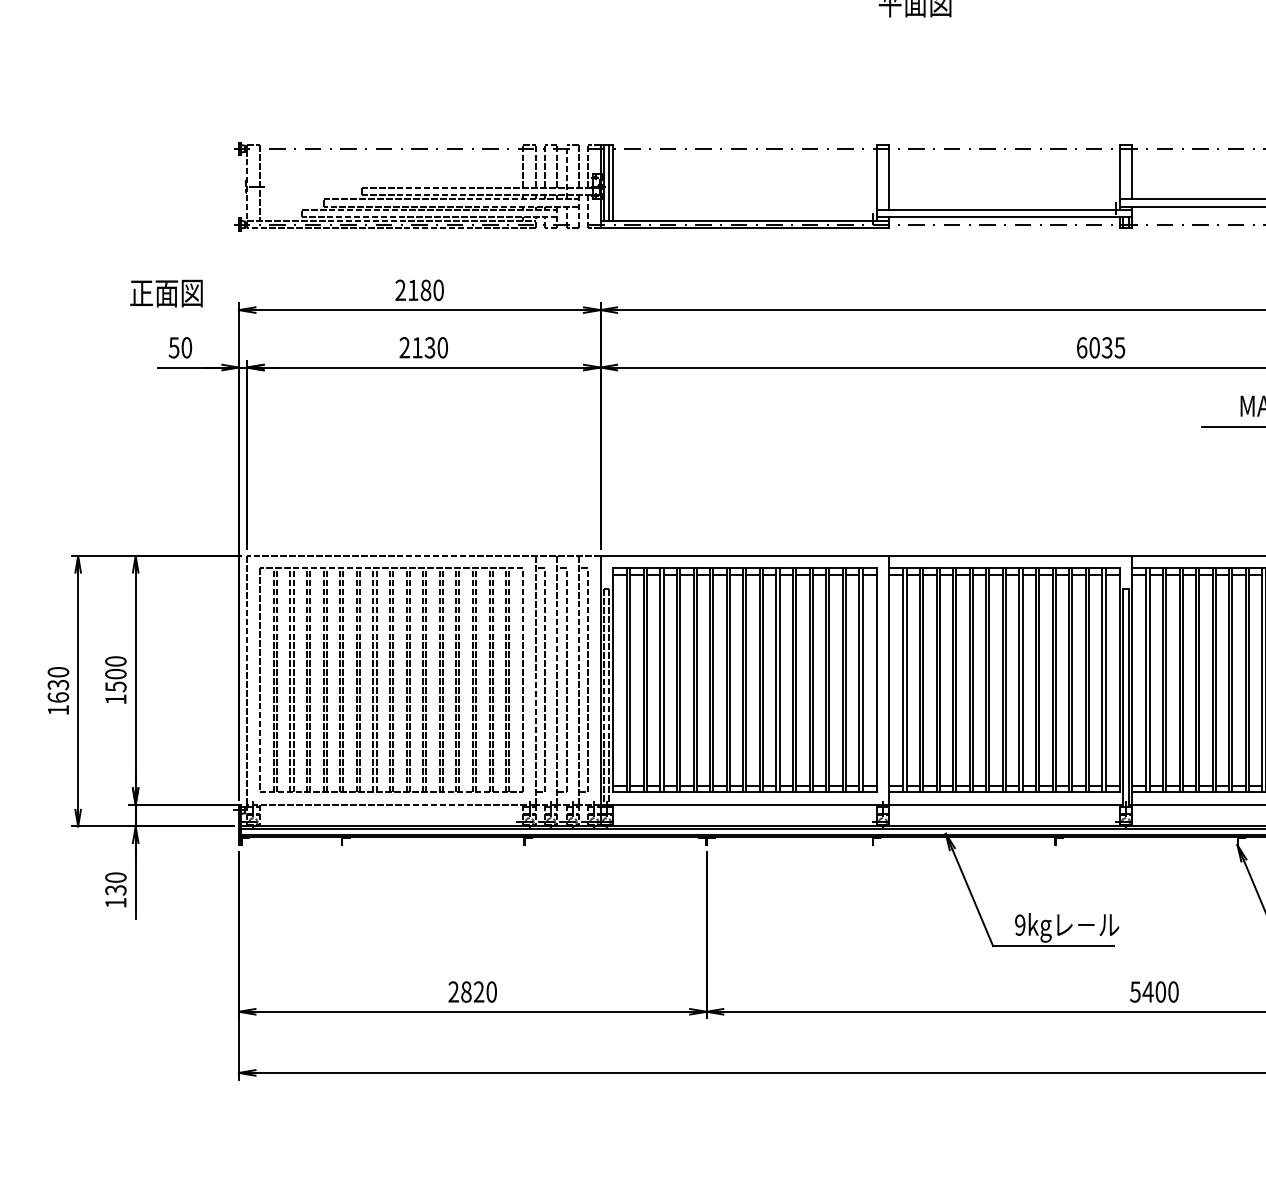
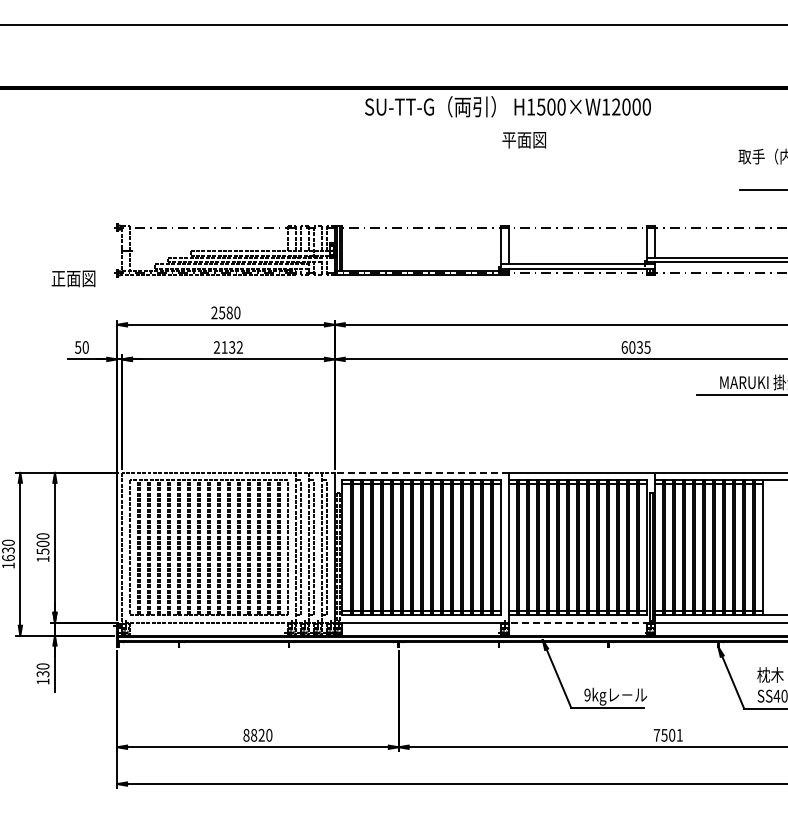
text: (413, 289) -> (222, 312), 2180 -> 2580
text: (166, 292) -> (73, 278), moved
text: (442, 347) -> (239, 347), 2130 -> 2132
line: (744, 555) -> (421, 472), solid -> dashed
line: (1005, 804) -> (578, 622), solid -> dashed
text: (453, 992) -> (246, 735), 2820 -> 8820
text: (1153, 992) -> (667, 735), 5400 -> 7501

